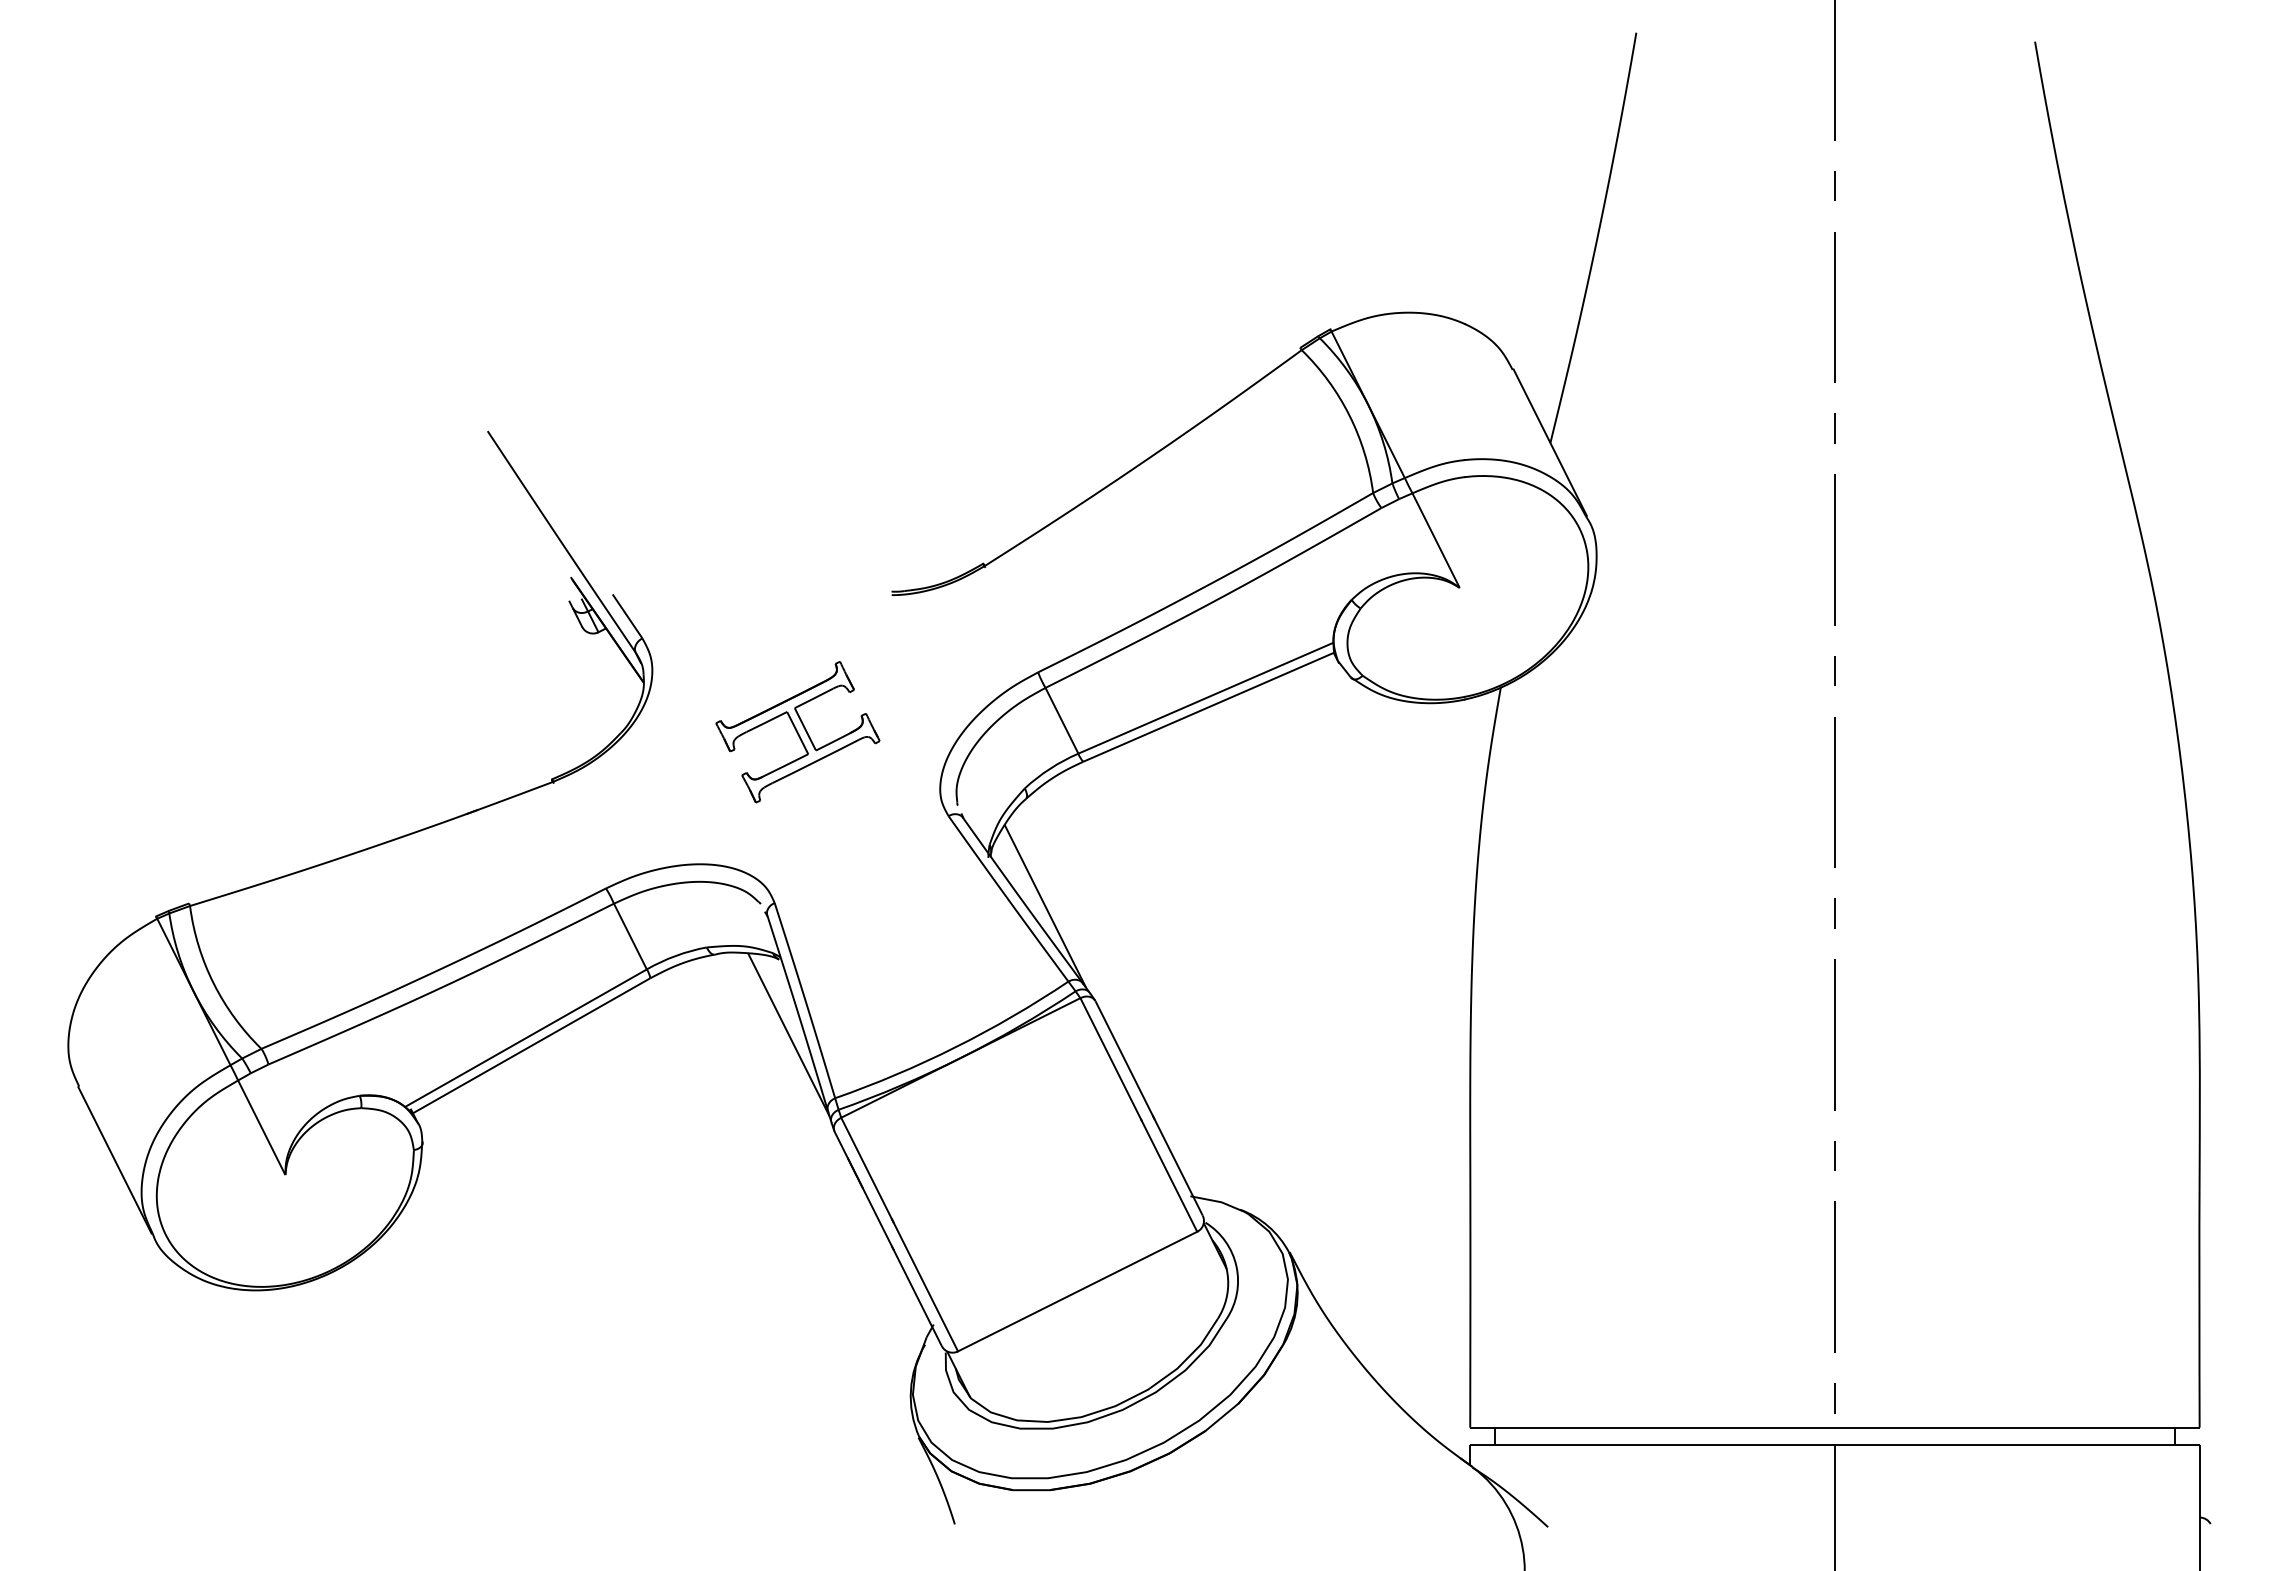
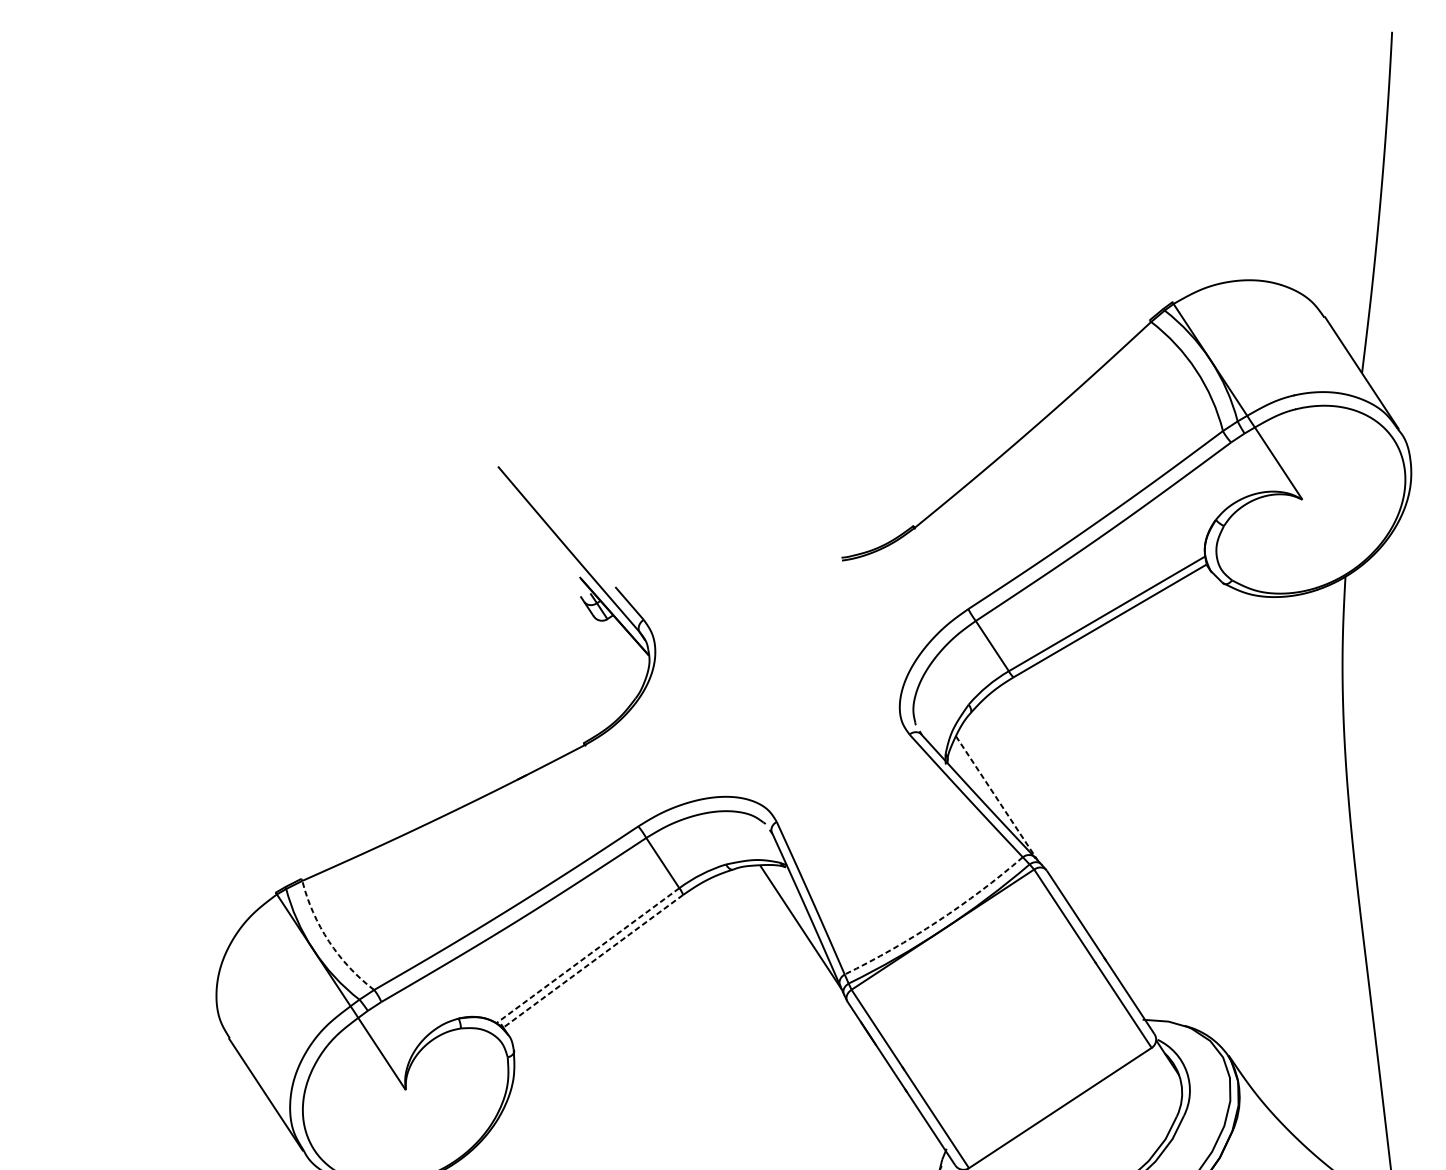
part: (797, 732) -> (778, 681), removed
line: (1045, 906) -> (996, 798), solid -> dashed
line: (213, 983) -> (328, 941), solid -> dashed
line: (525, 1038) -> (587, 956), solid -> dashed
line: (531, 1045) -> (593, 961), solid -> dashed
line: (955, 1047) -> (937, 921), solid -> dashed

